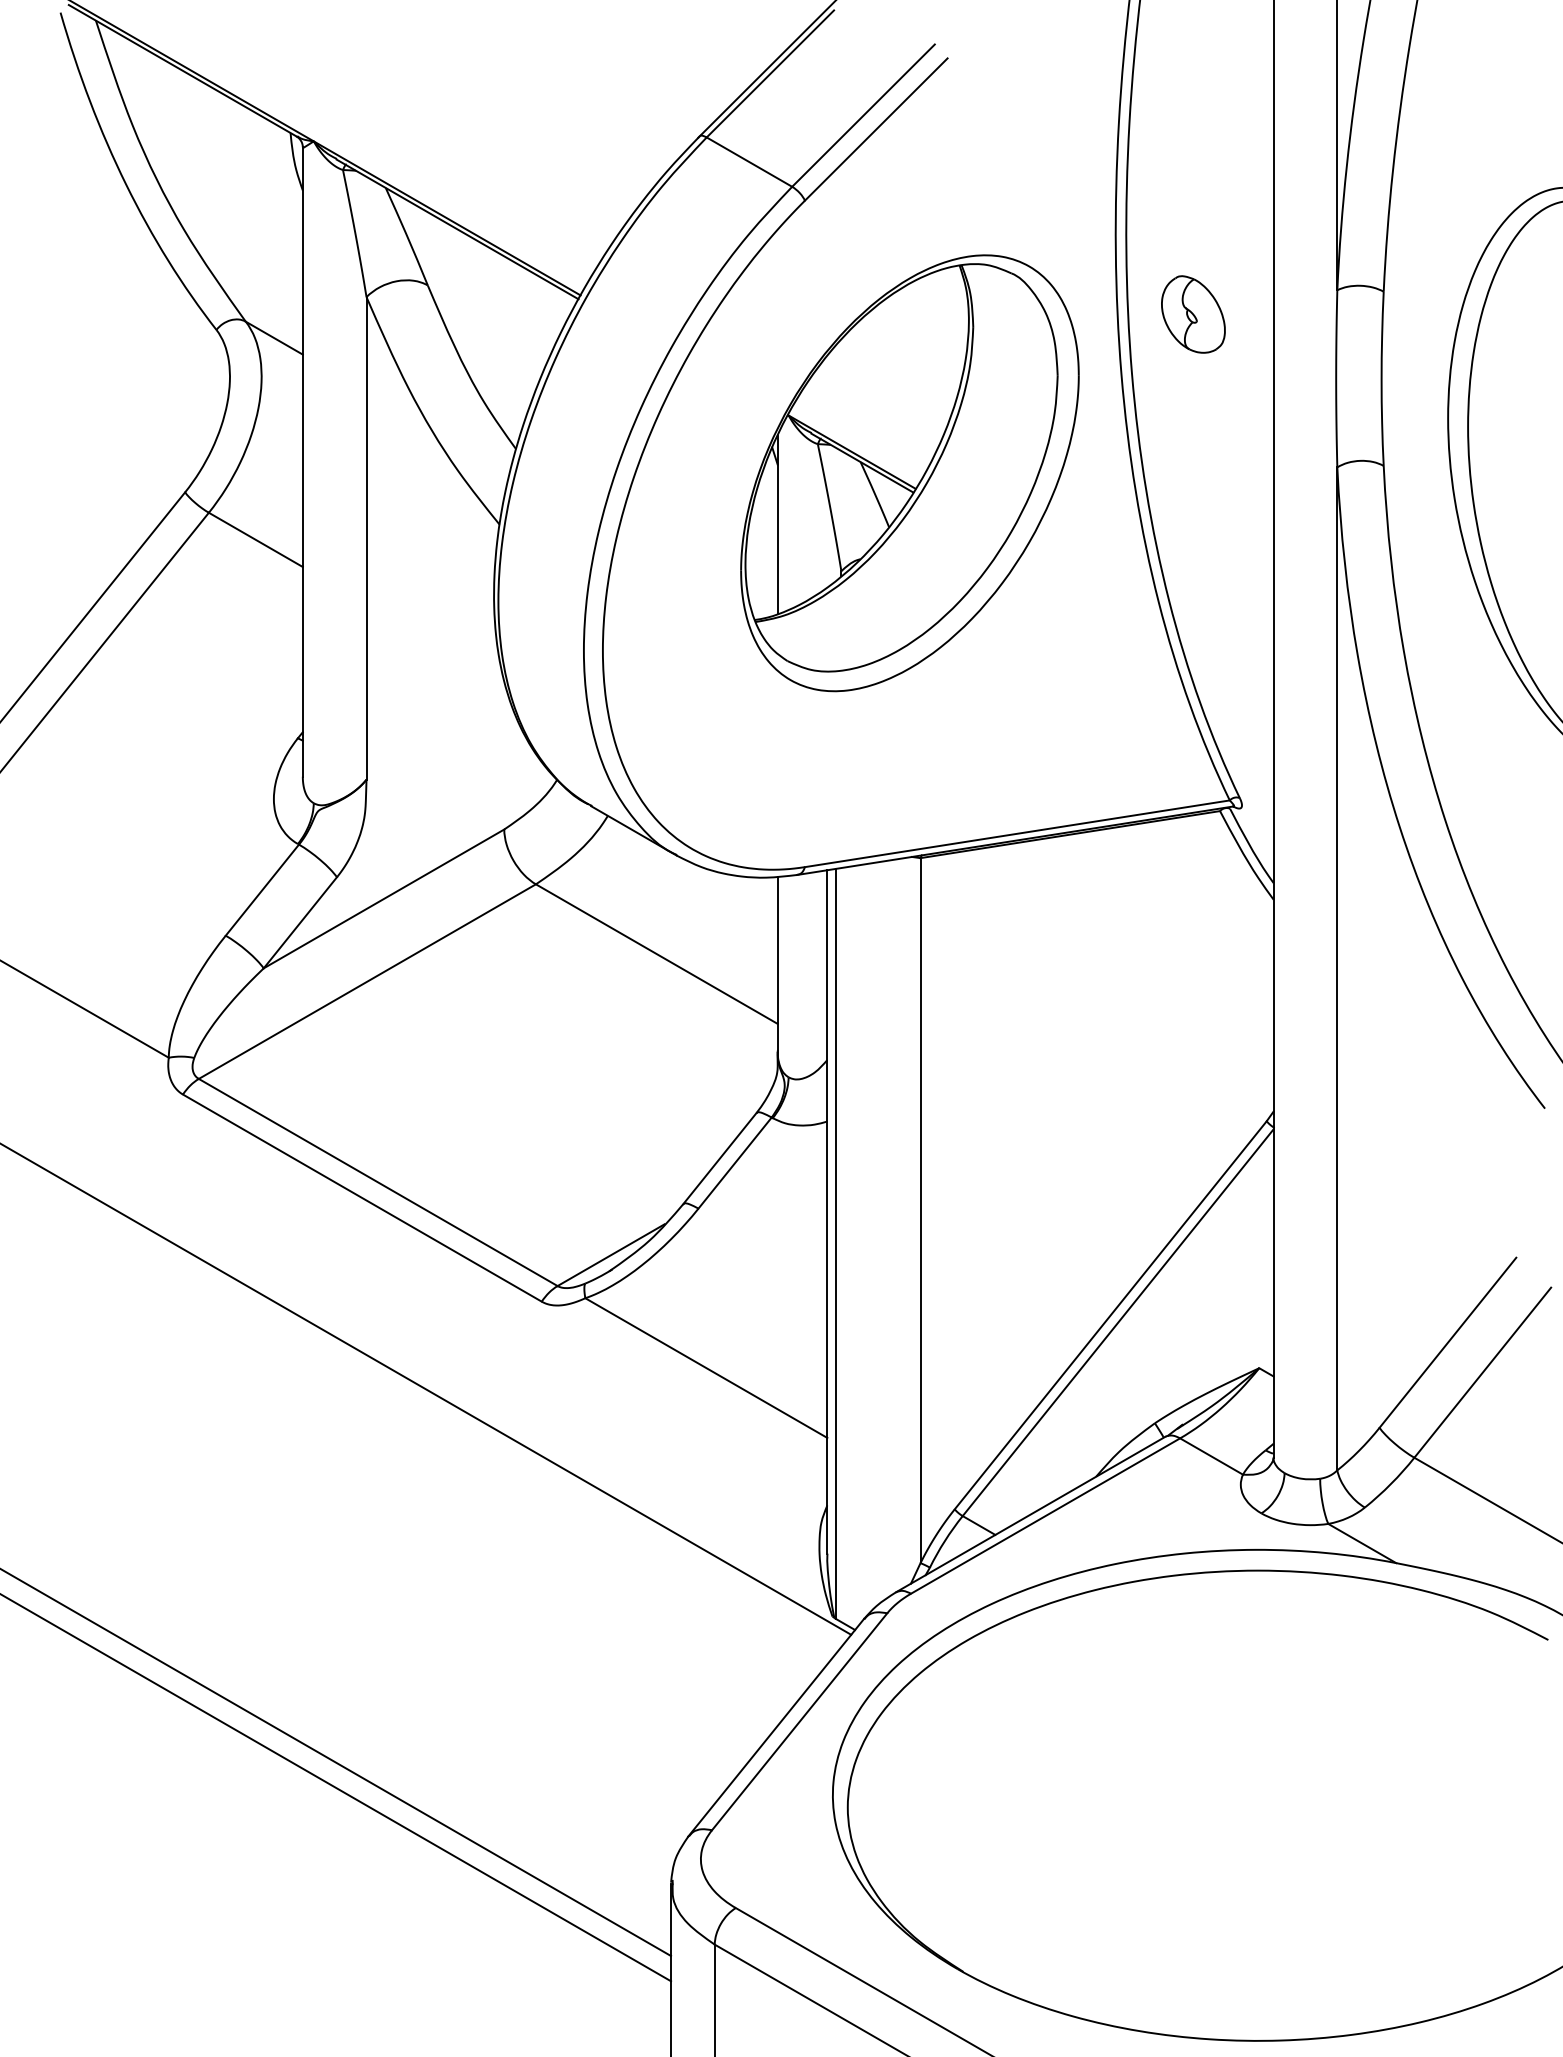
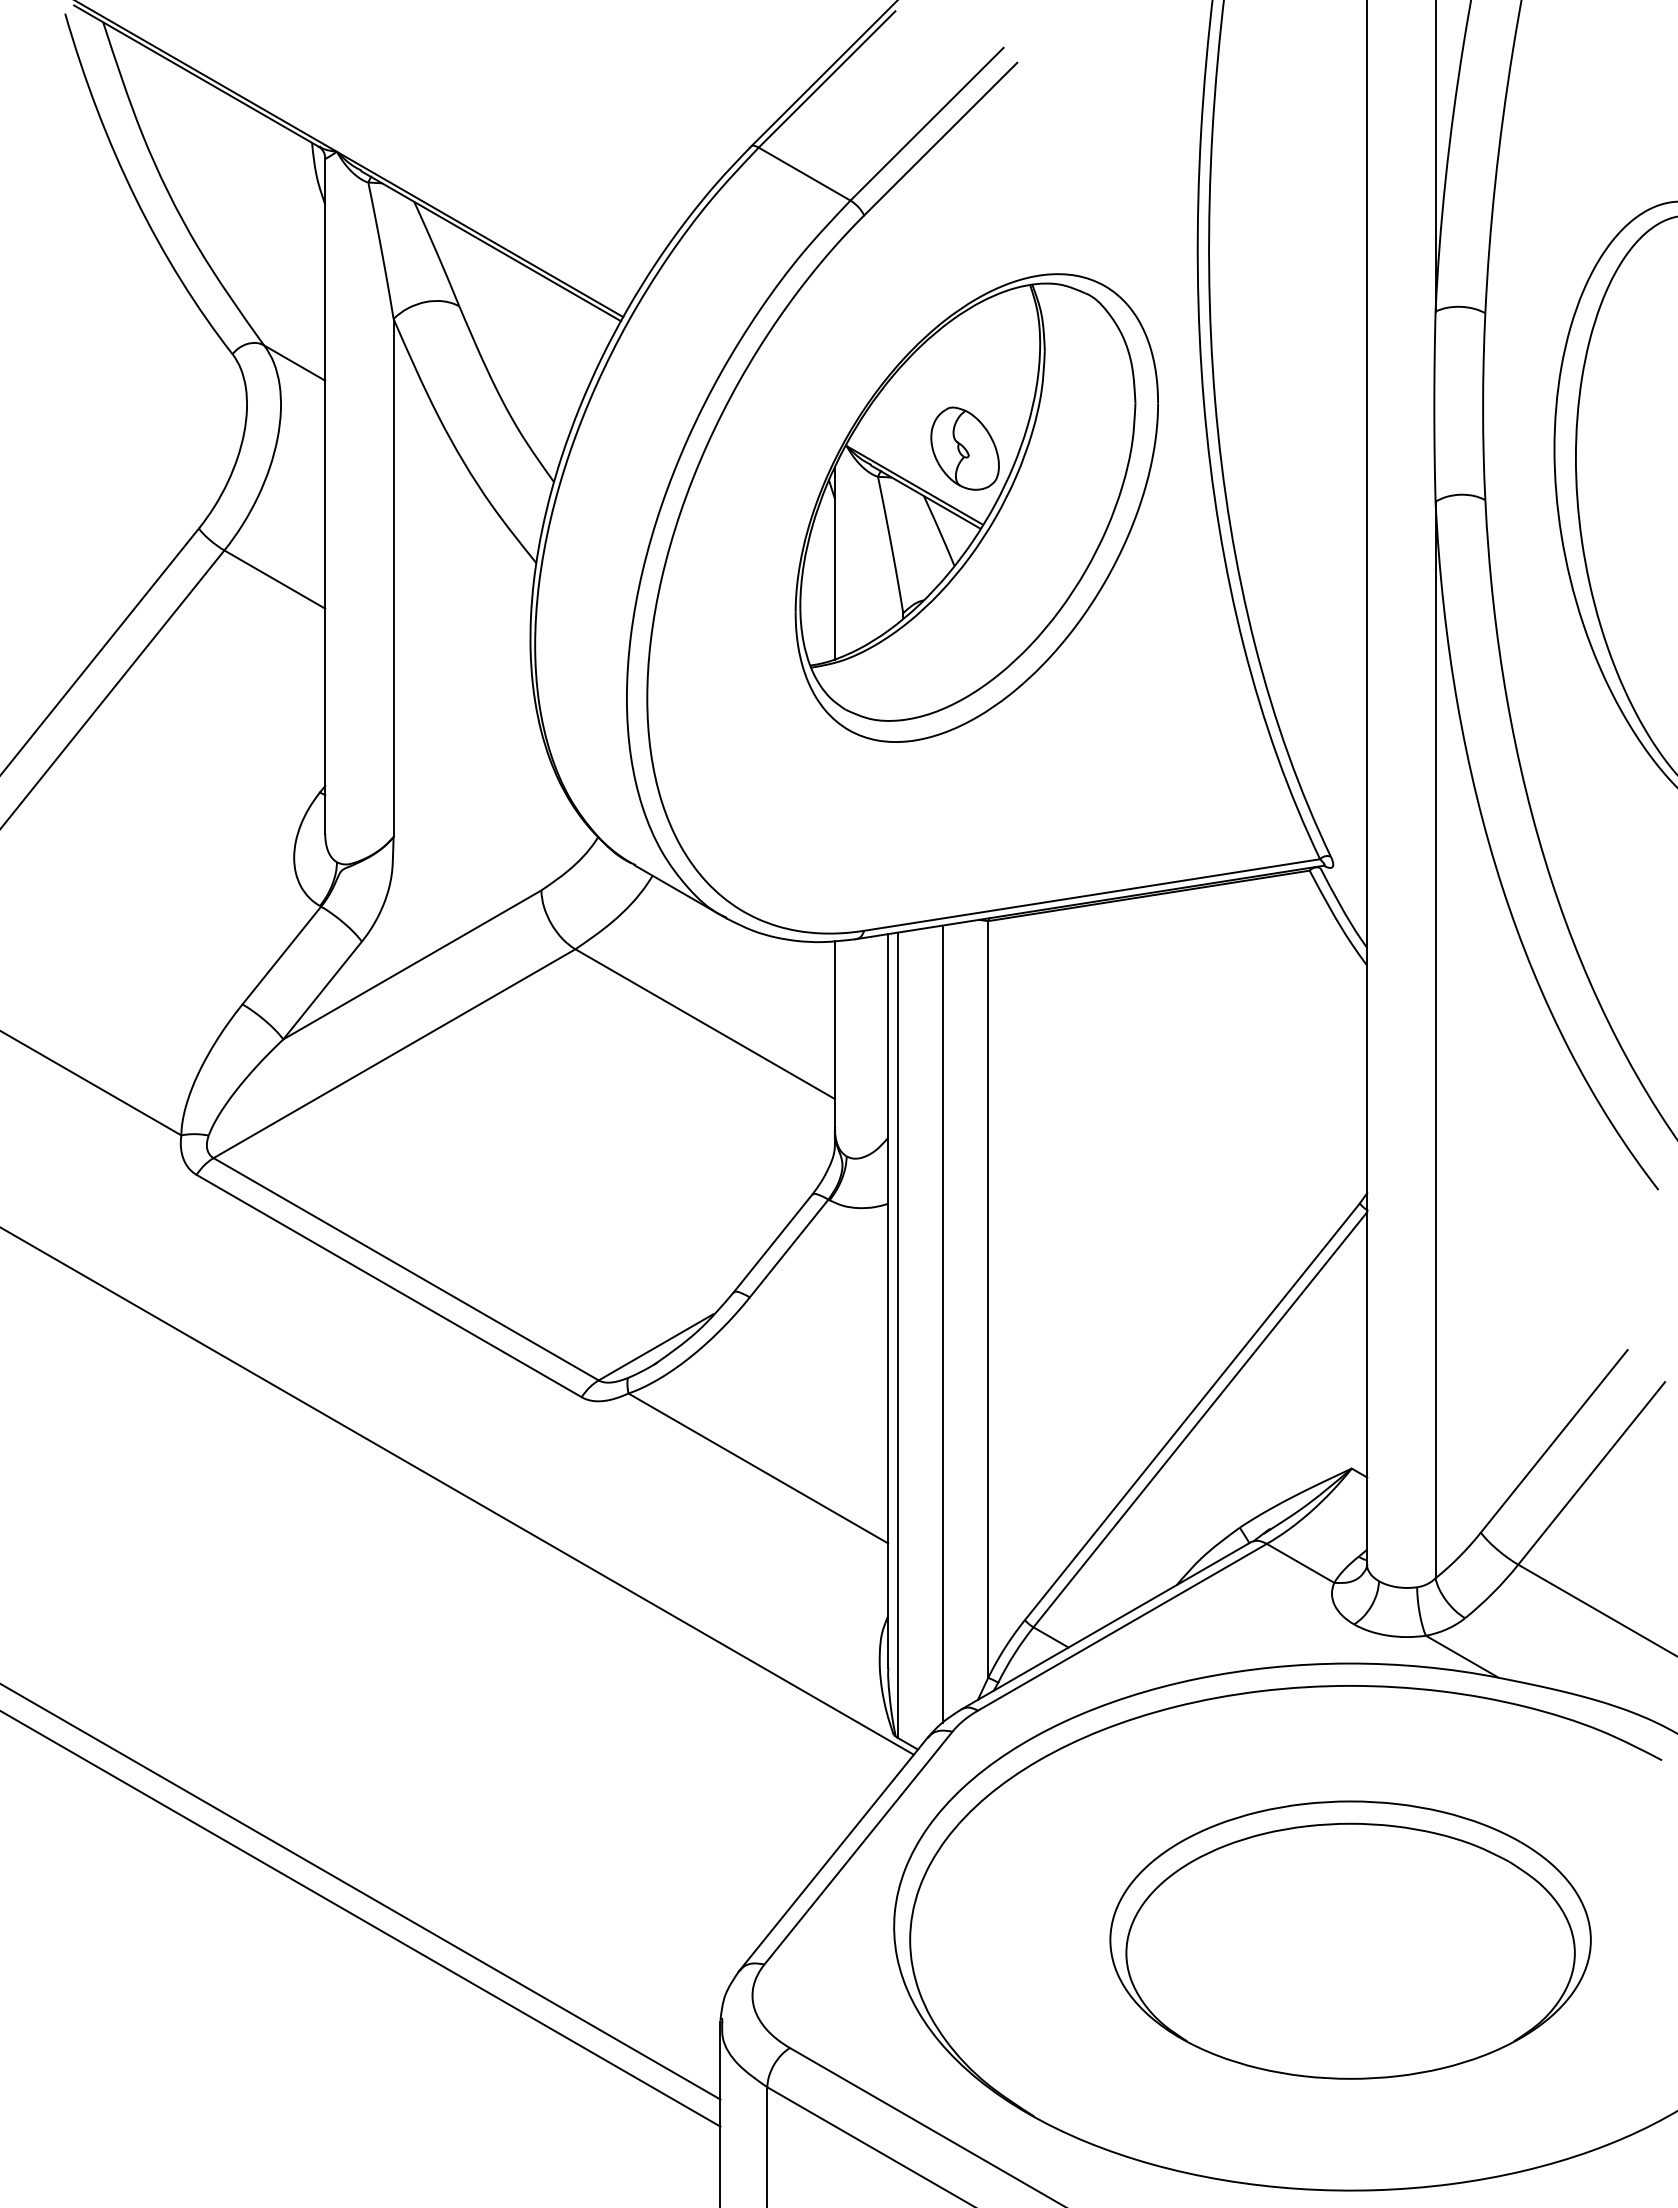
part: (1192, 314) -> (964, 448), moved
line: (877, 1233) -> (942, 1323), added
part: (1258, 1806) -> (1350, 1939), added

